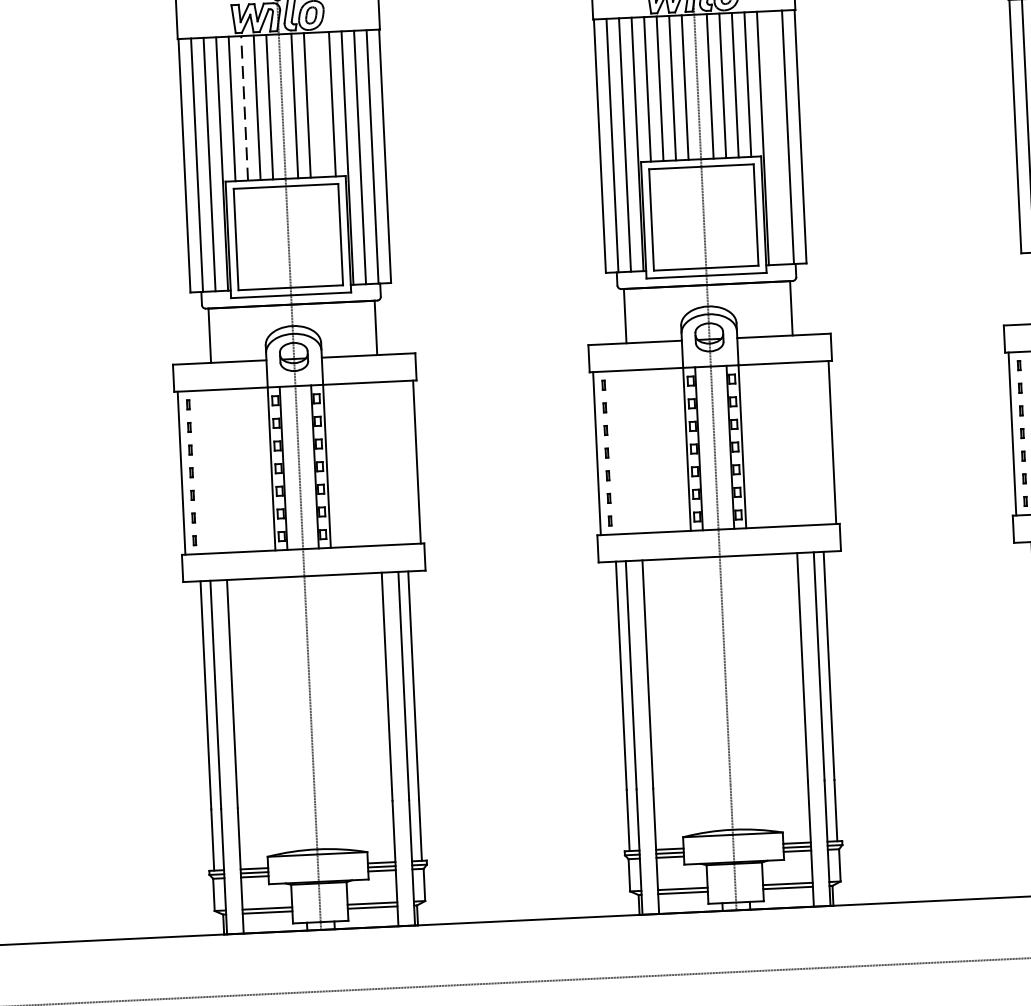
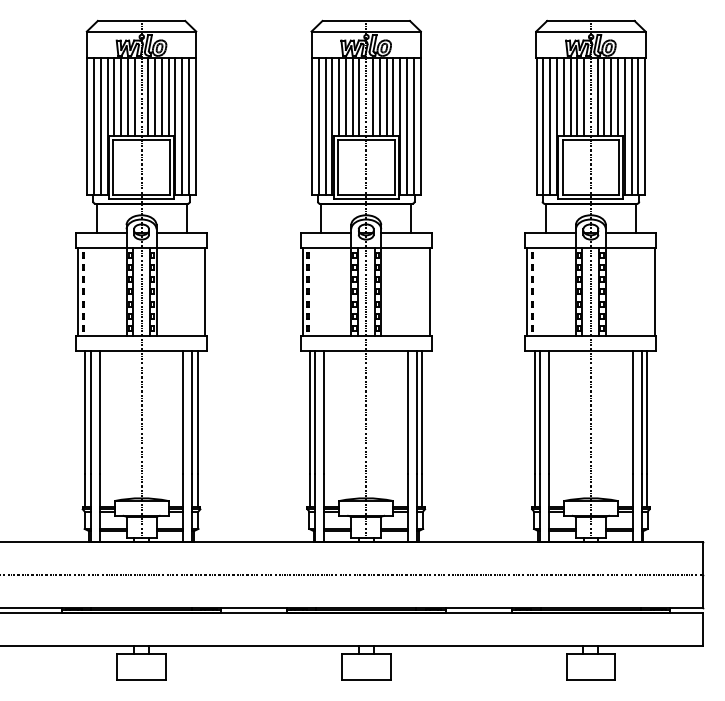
line: (319, 104) -> (161, 96), added
line: (245, 108) -> (121, 96), dashed -> solid
line: (774, 136) -> (406, 125), added

